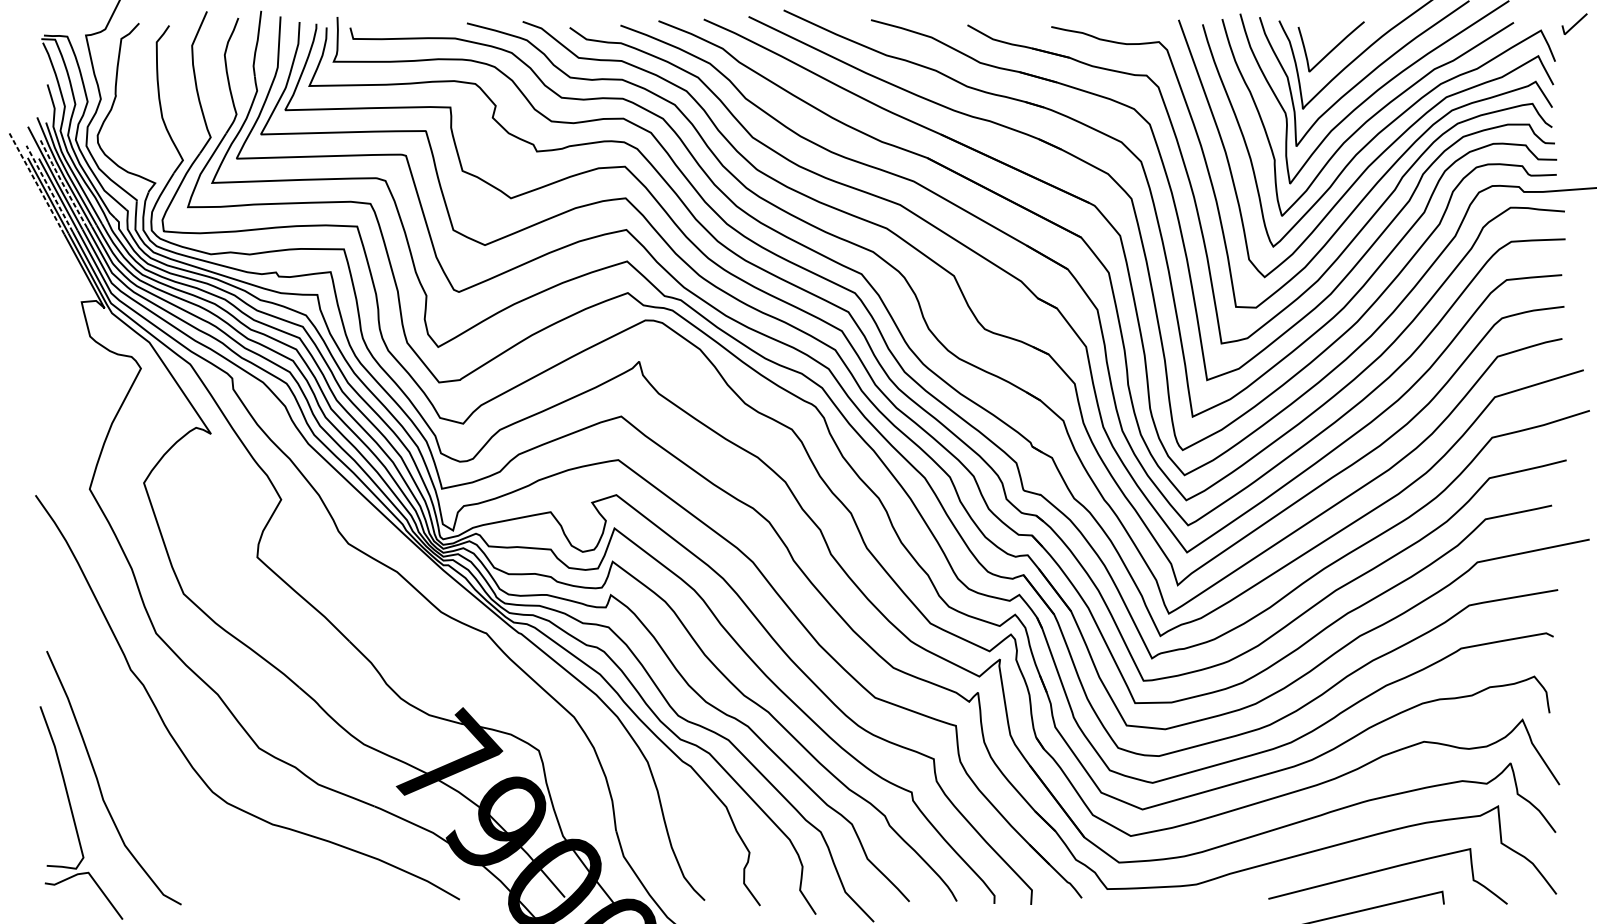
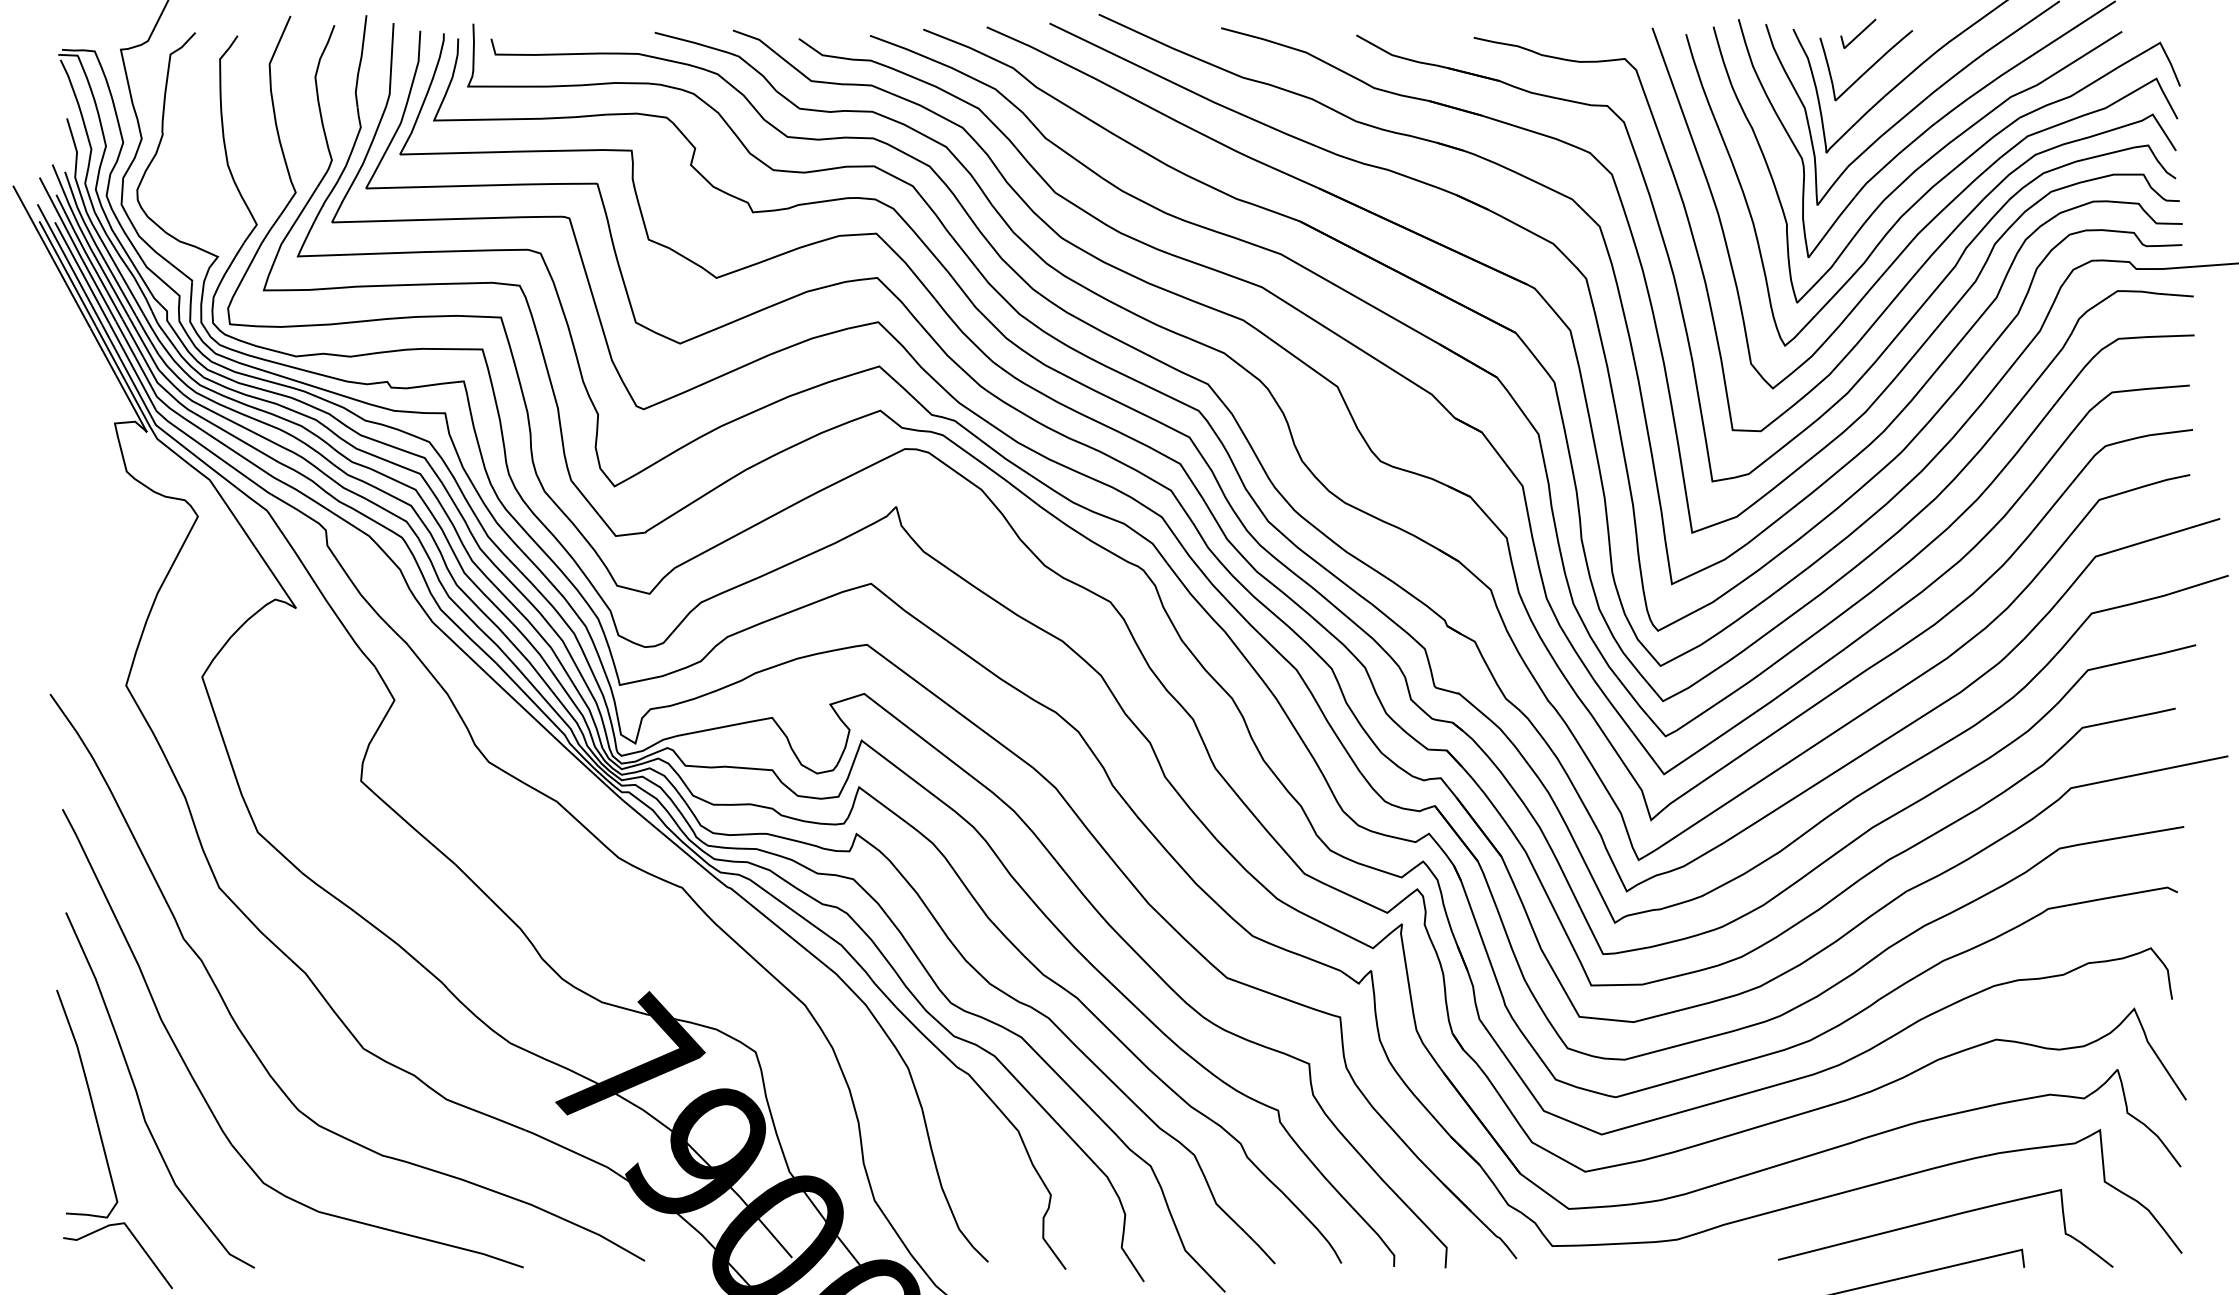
line: (1575, 23) -> (1859, 33), moved
line: (36, 183) -> (51, 256), dashed -> solid
line: (62, 183) -> (87, 256), dashed -> solid
line: (49, 188) -> (69, 264), dashed -> solid
curve: (142, 775) -> (199, 1087), added

